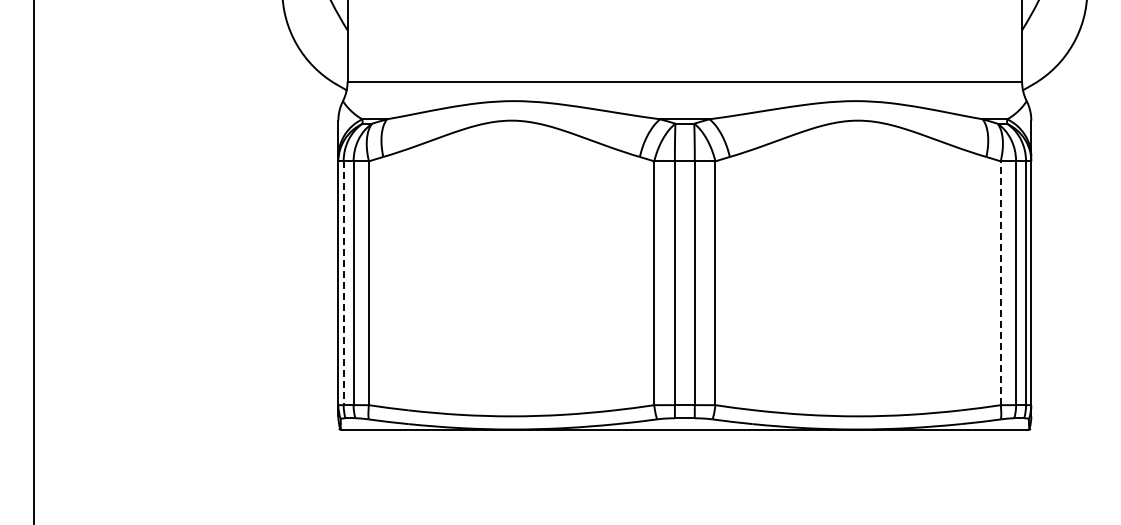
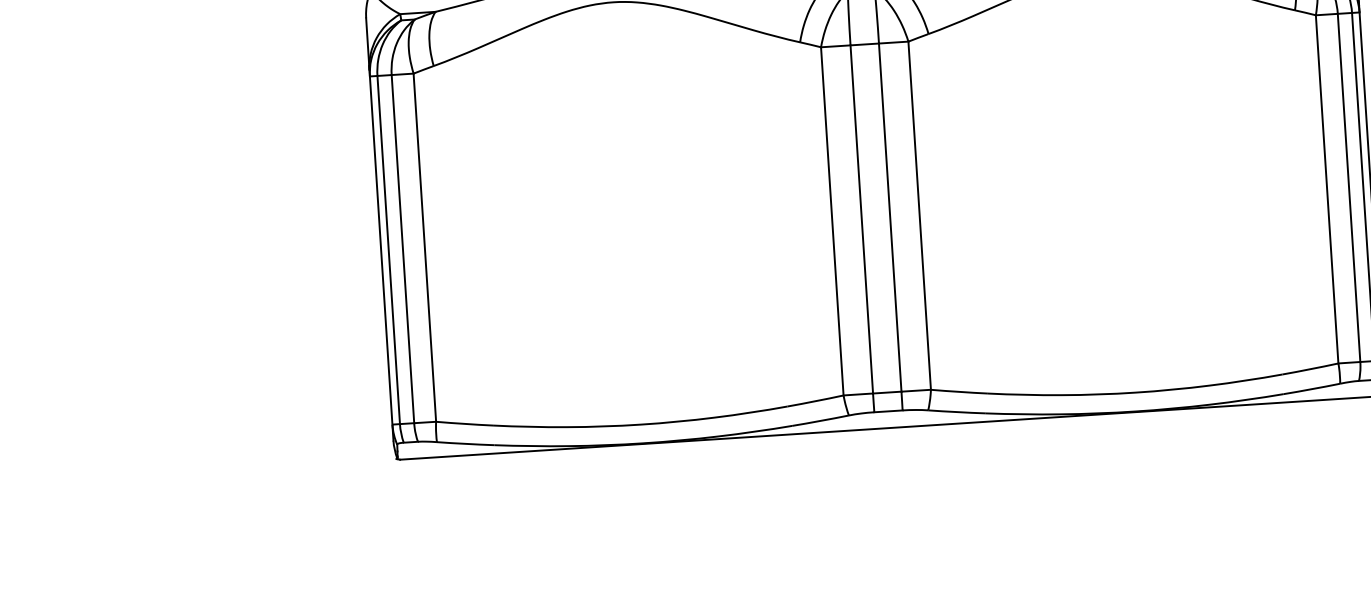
line: (343, 283) -> (388, 250), dashed -> solid
line: (1000, 283) -> (1326, 189), dashed -> solid

